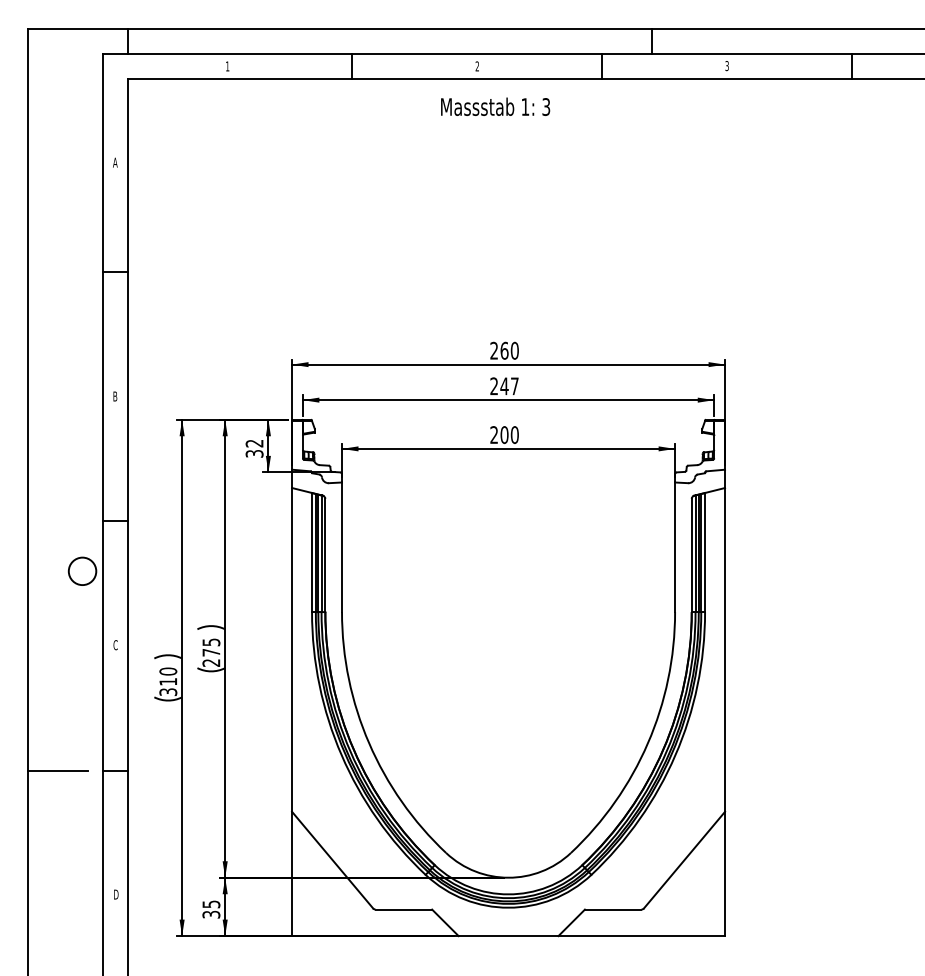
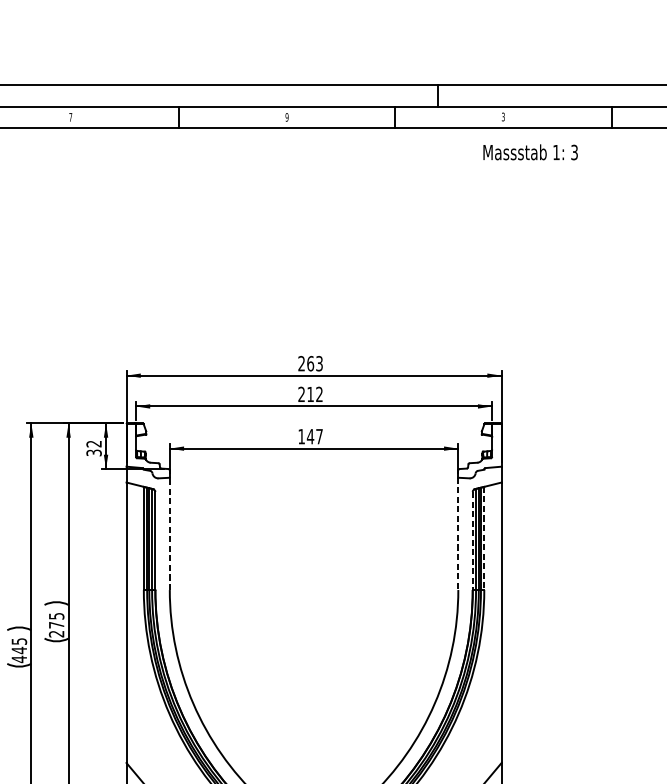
text: (227, 66) -> (70, 117), 1 -> 7
text: (477, 66) -> (287, 117), 2 -> 9
text: (495, 106) -> (530, 152), moved
text: (514, 350) -> (319, 363), 260 -> 263
text: (509, 386) -> (314, 394), 247 -> 212
text: (504, 435) -> (310, 437), 200 -> 147
line: (342, 547) -> (170, 534), solid -> dashed
line: (675, 547) -> (458, 534), solid -> dashed
line: (705, 552) -> (484, 538), solid -> dashed
line: (691, 555) -> (472, 541), solid -> dashed
text: (168, 681) -> (19, 650), 310 -> 445

